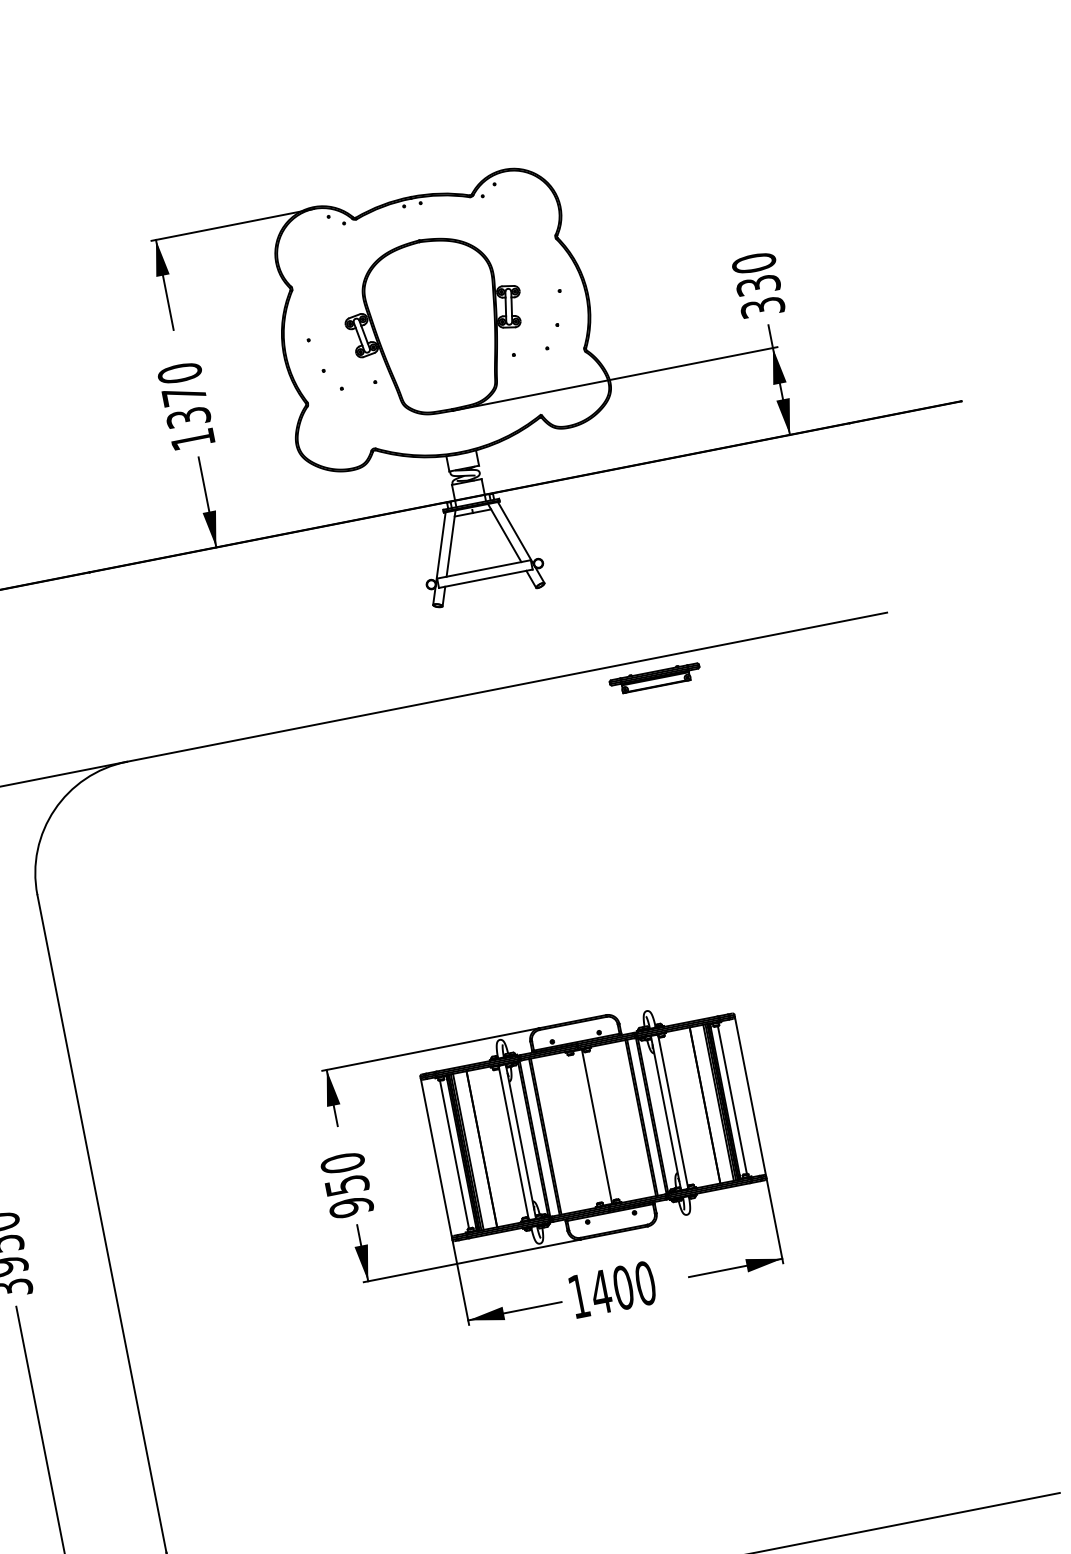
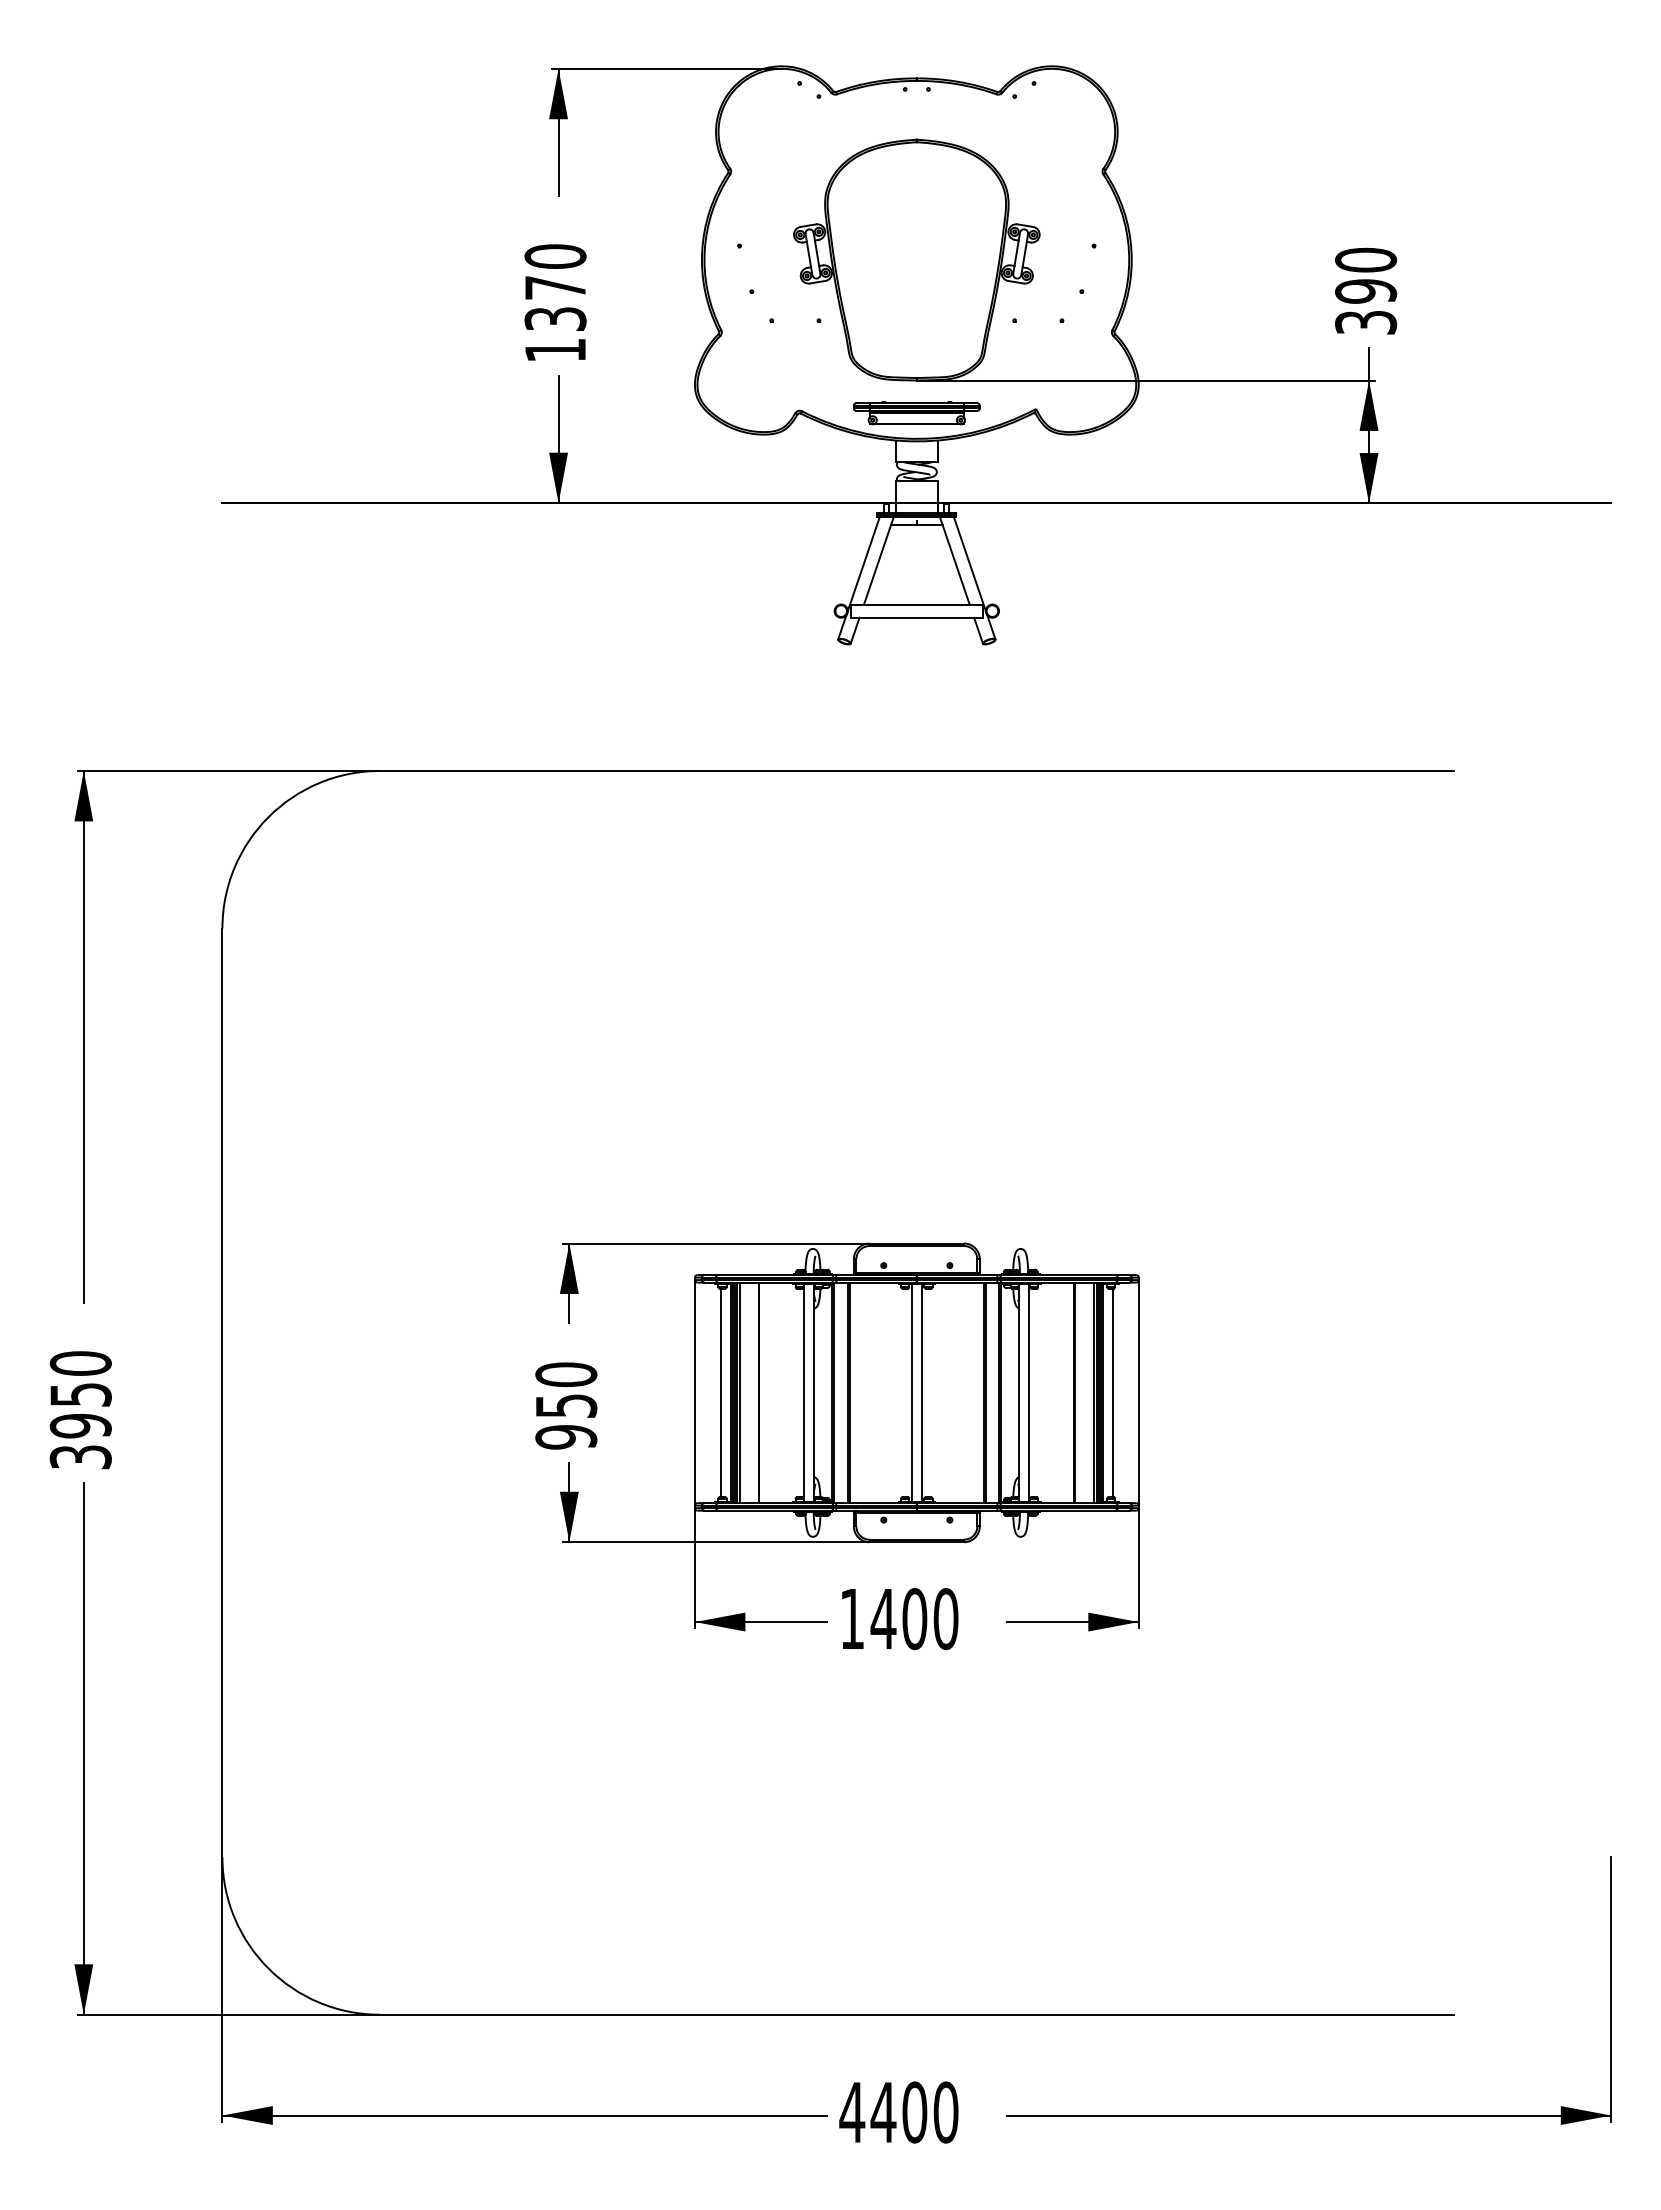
text: (758, 285) -> (1365, 291), 330 -> 390
part: (655, 679) -> (916, 413), moved
line: (589, 1127) -> (911, 1392), added

